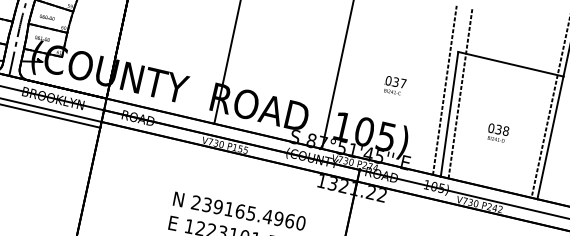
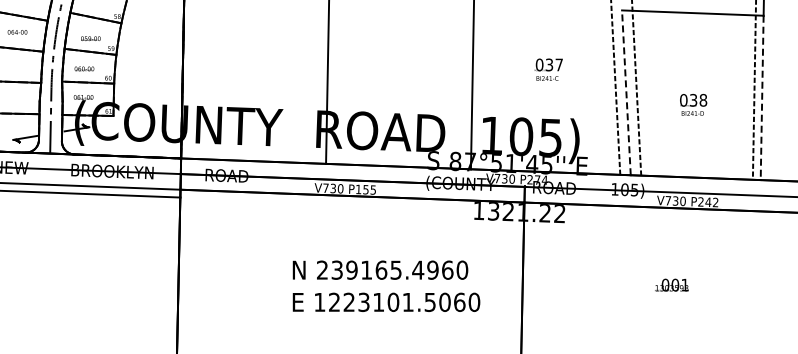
line: (449, 114) -> (626, 92), solid -> dashed
line: (550, 138) -> (762, 98), solid -> dashed

